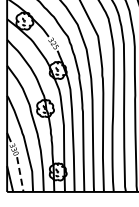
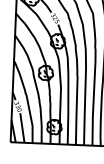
line: (20, 174) -> (22, 127), dashed -> solid

